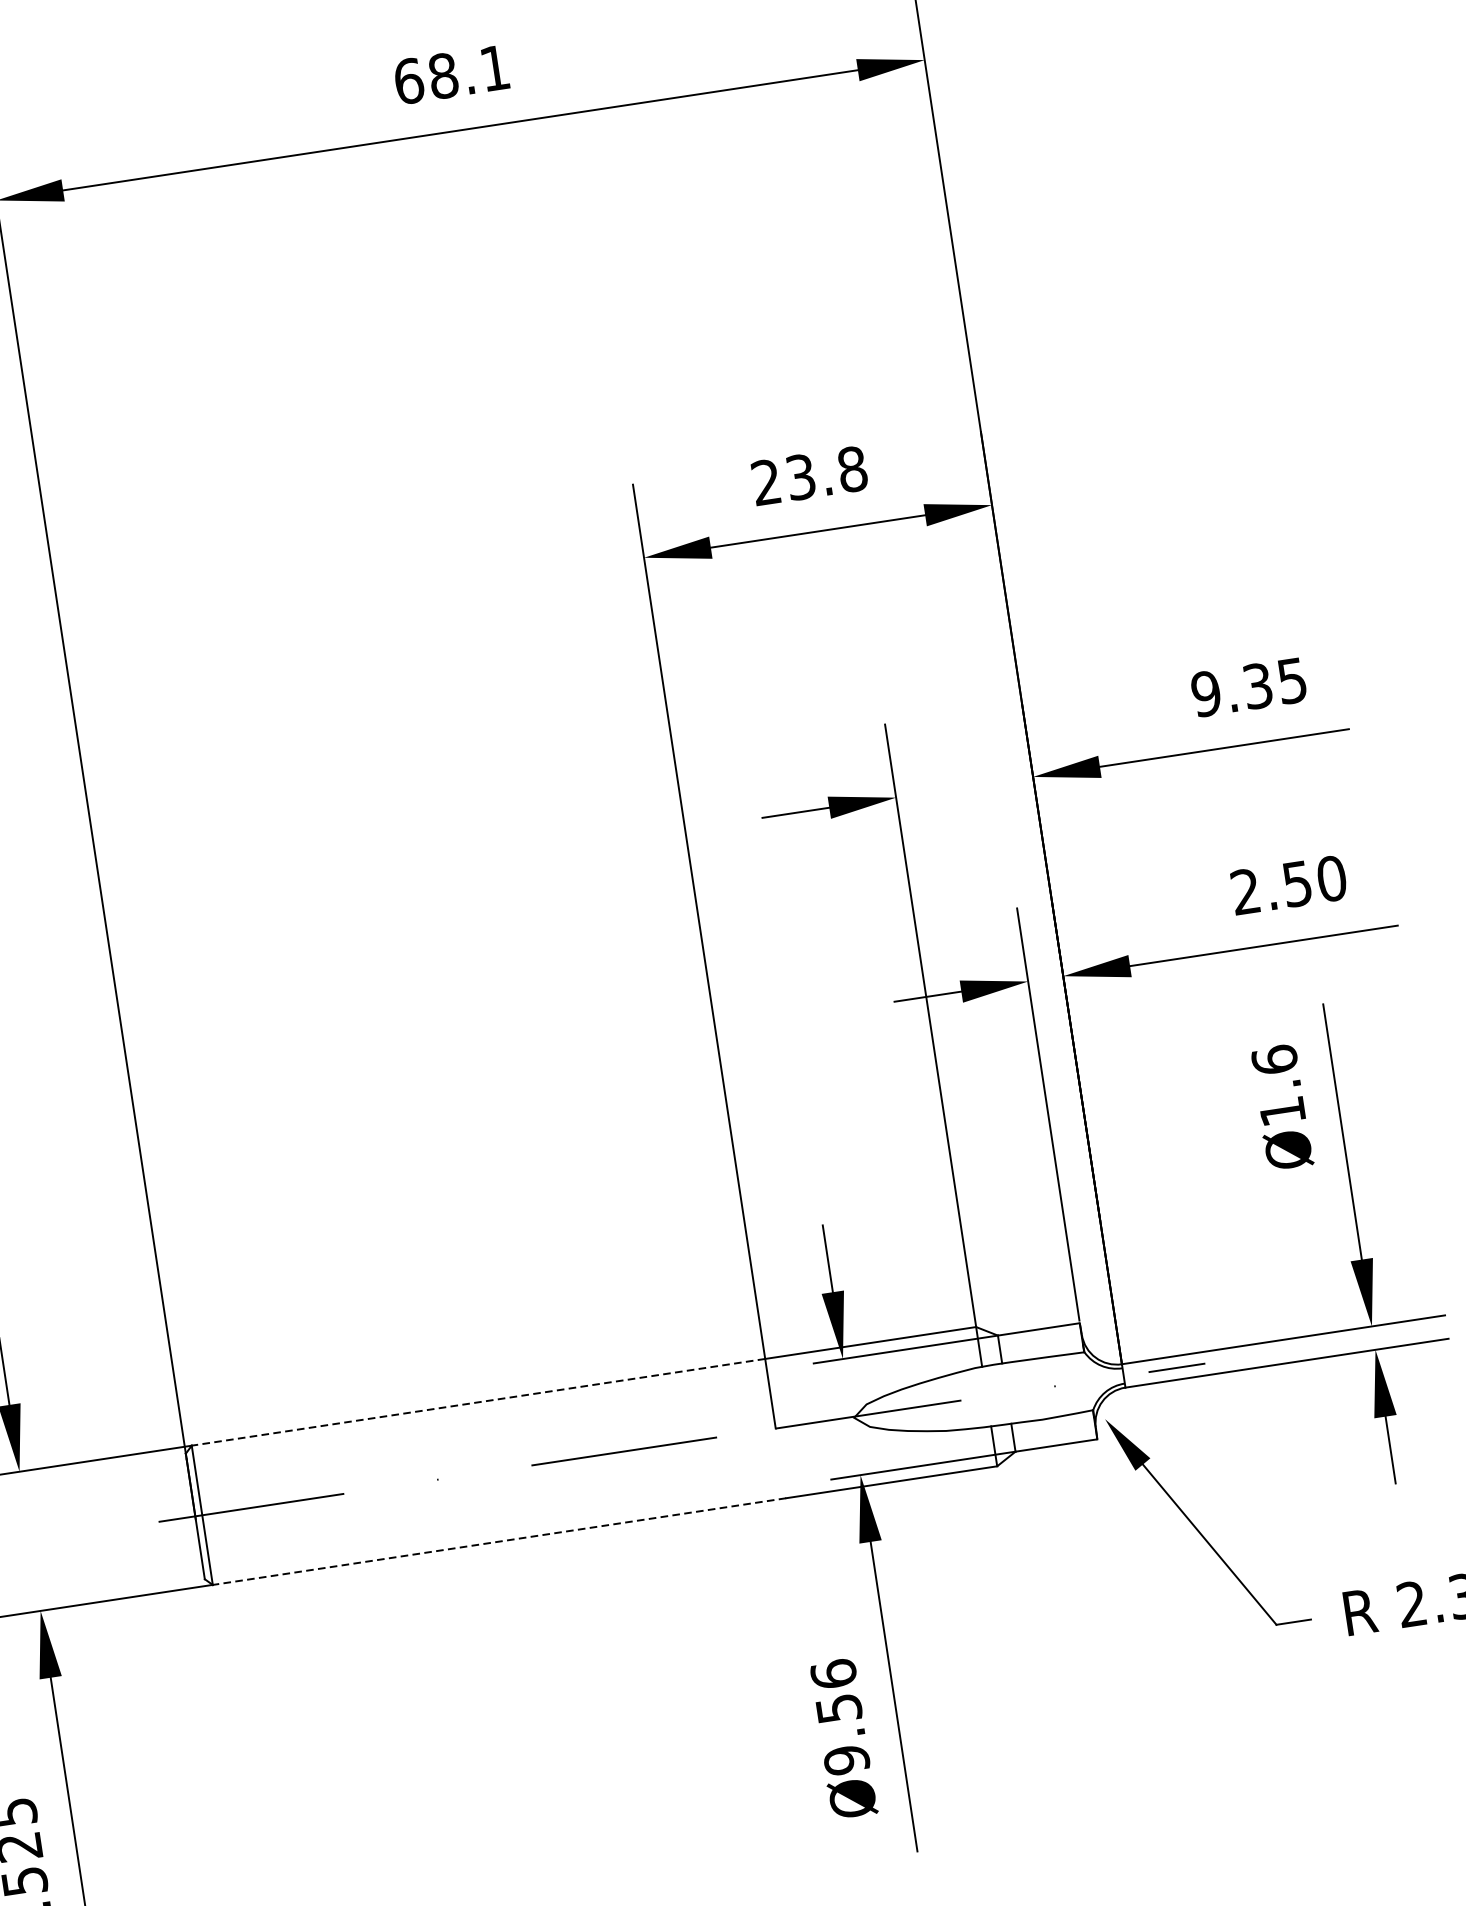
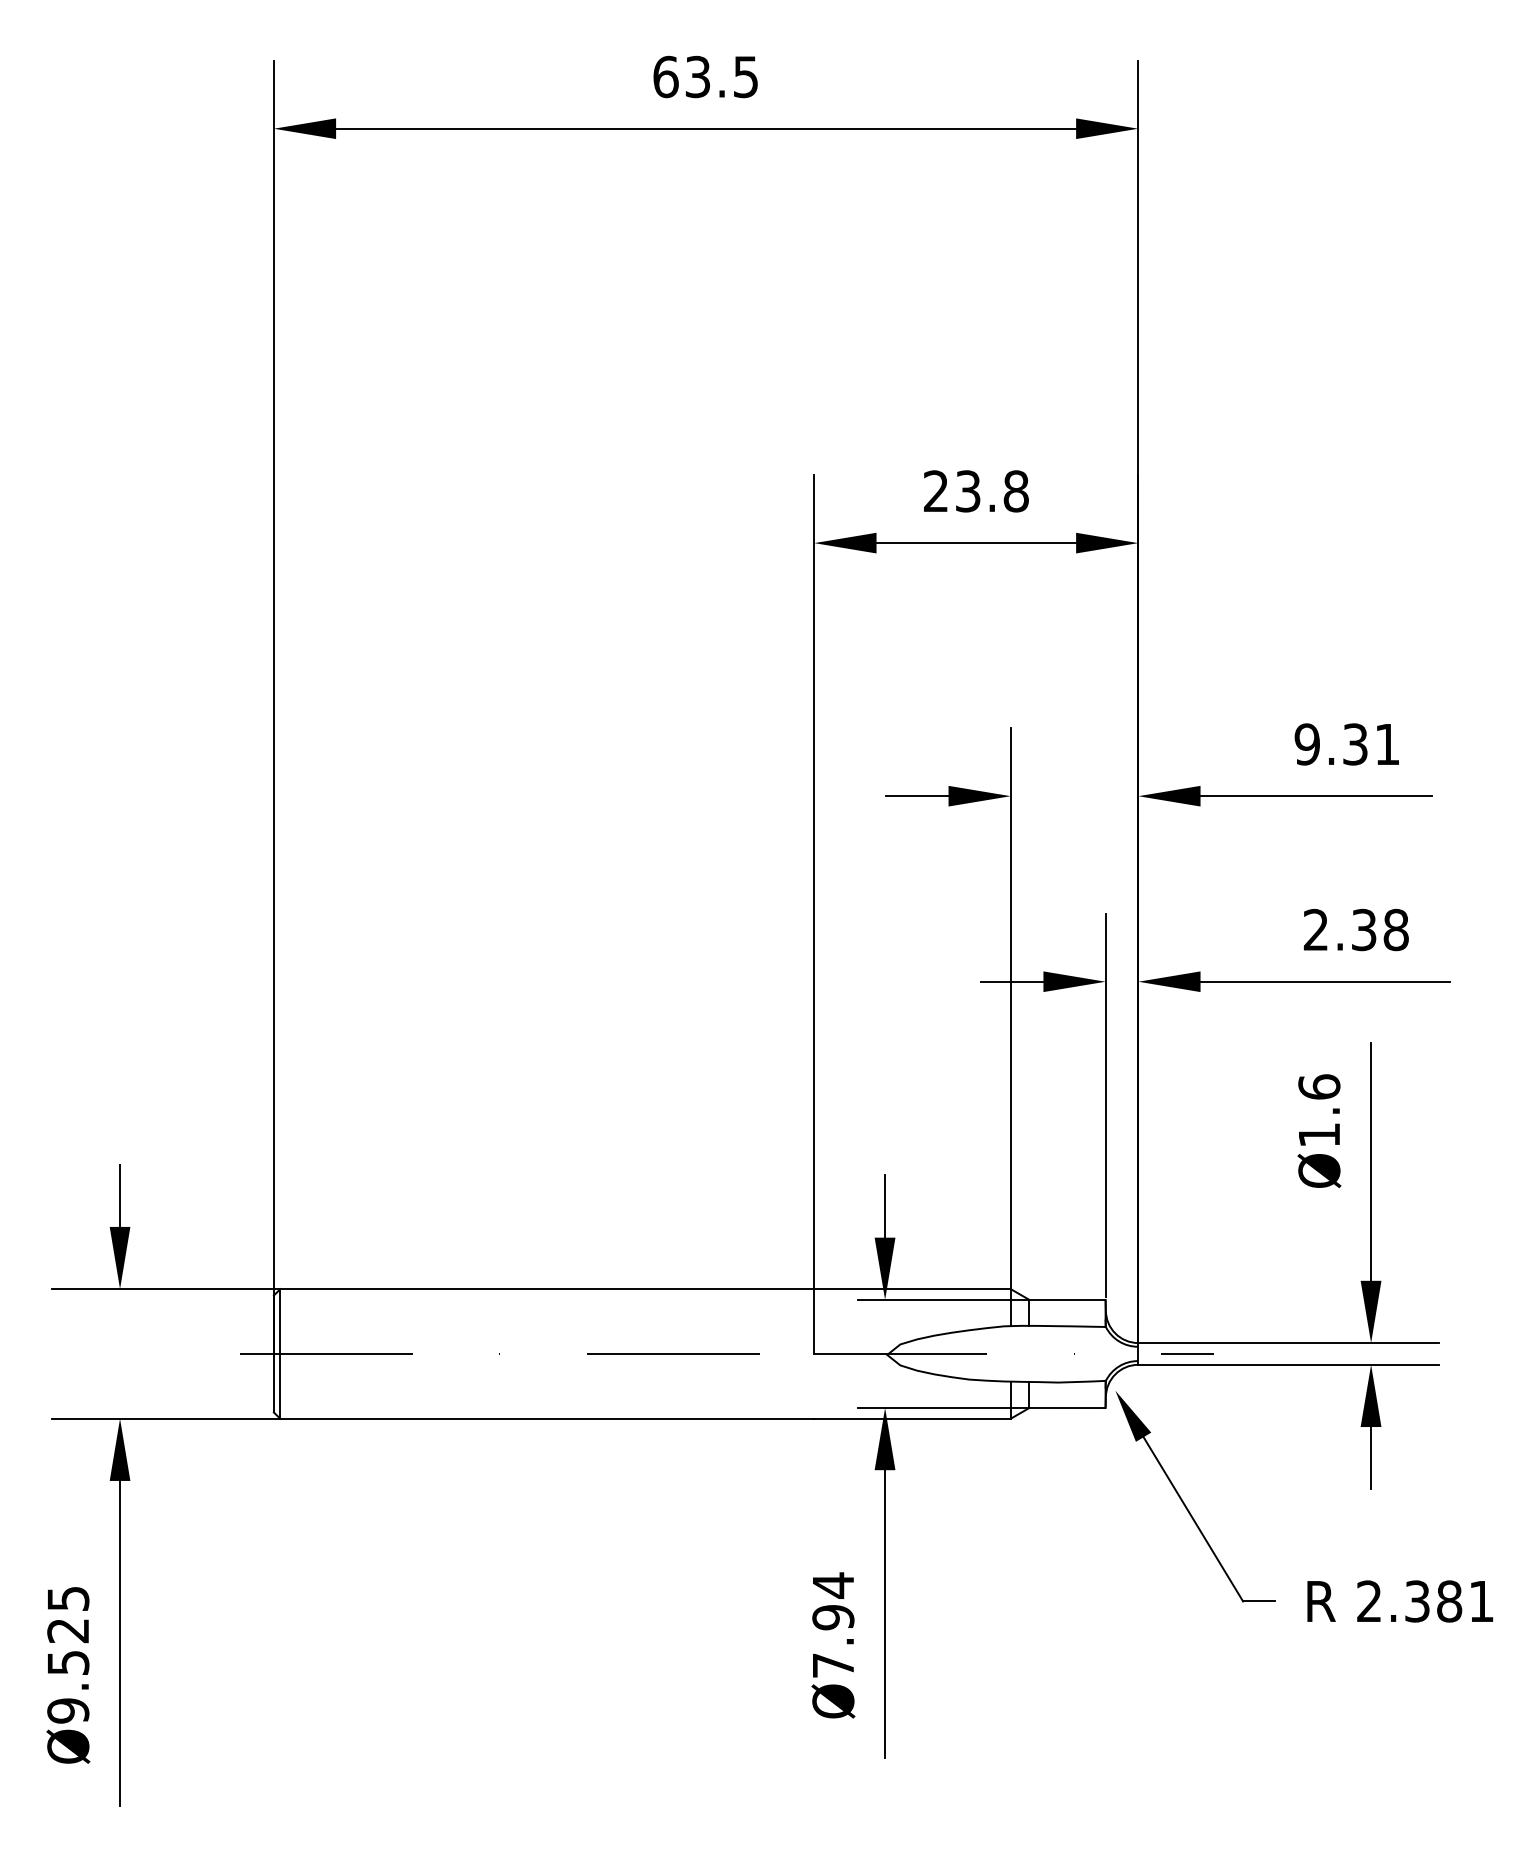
text: (468, 72) -> (721, 77), 68.1 -> 63.5
text: (1292, 680) -> (1387, 744), 9.35 -> 9.31
text: (1314, 880) -> (1380, 929), 2.50 -> 2.38
line: (478, 1402) -> (547, 1289), dashed -> solid
line: (499, 1541) -> (547, 1418), dashed -> solid
text: (840, 1717) -> (833, 1625), Ø9.56 -> Ø7.94

